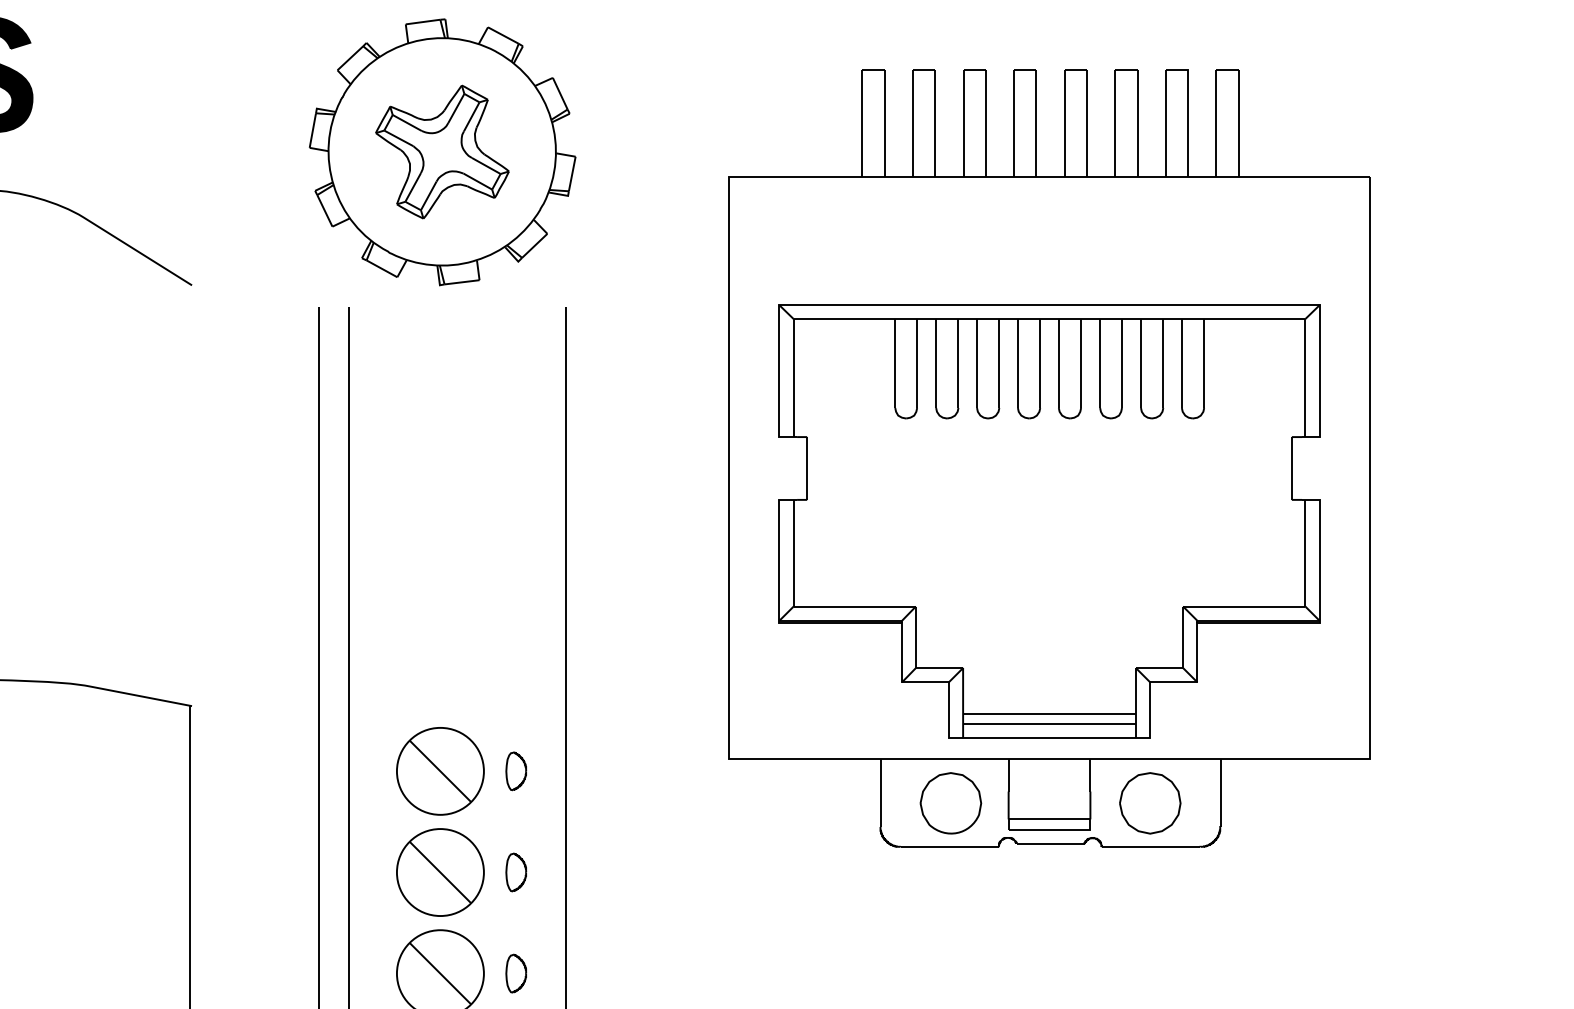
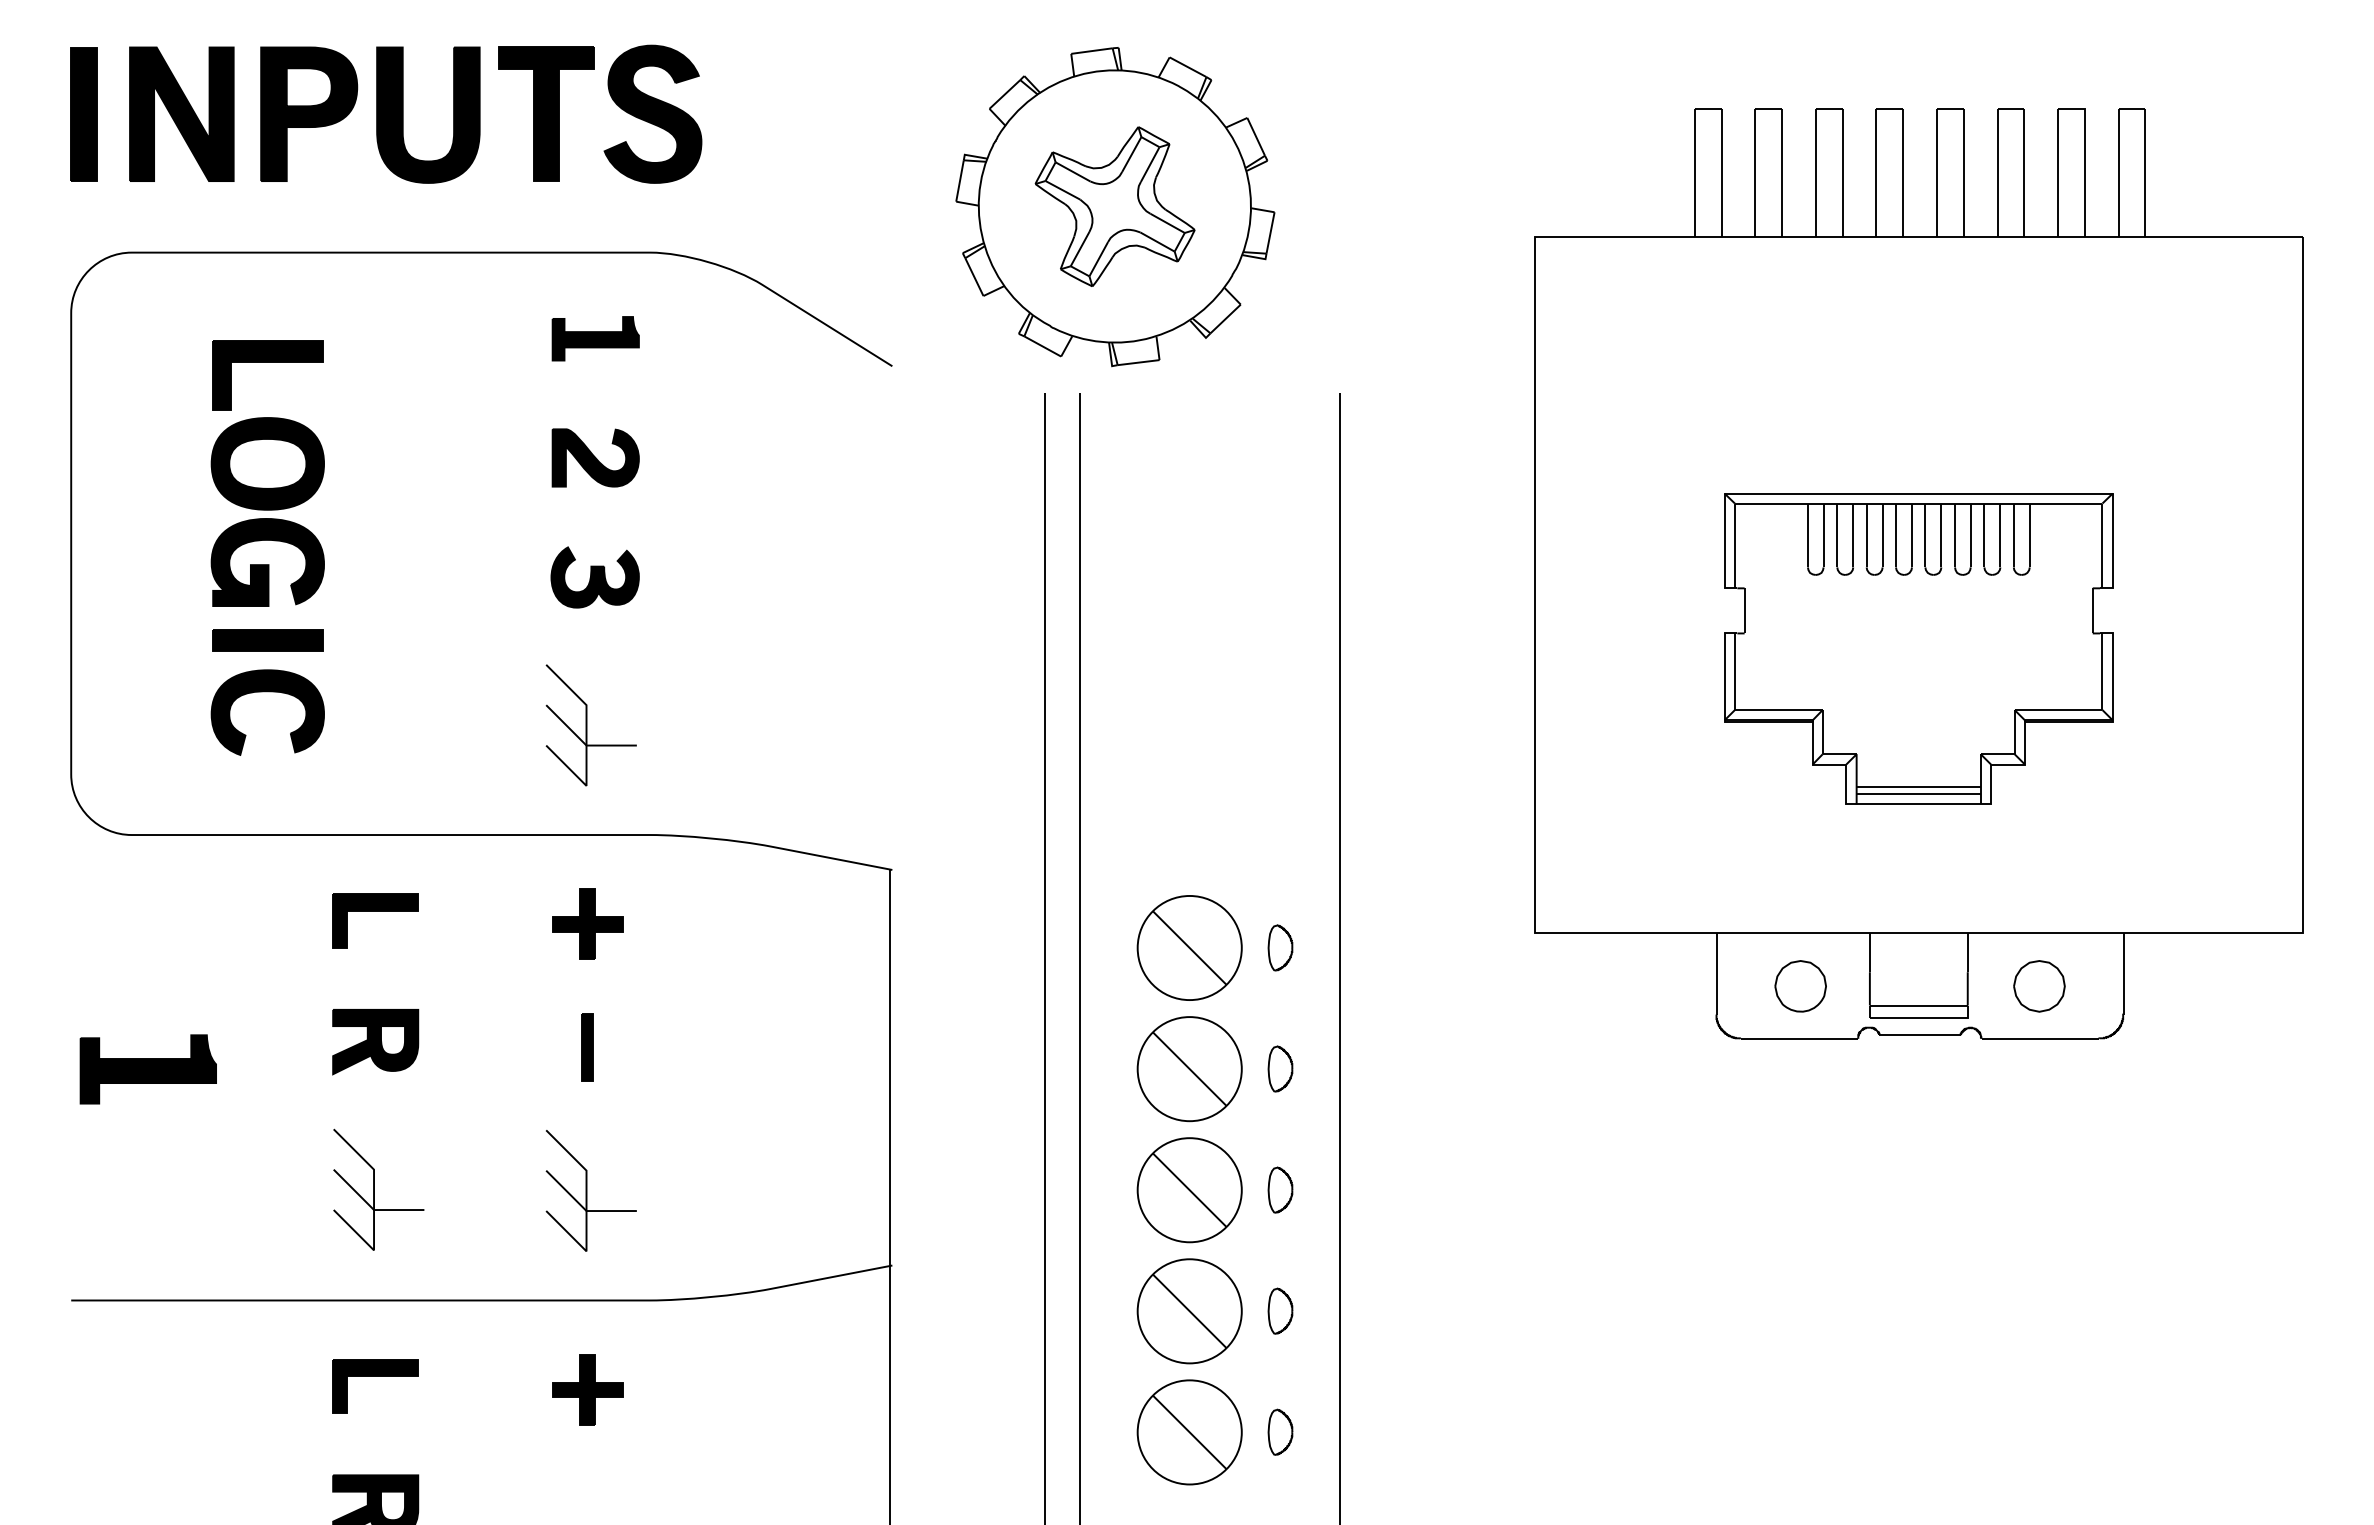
part: (442, 152) -> (1115, 207), moved
part: (1049, 521) -> (1918, 648), size x0.6
part: (950, 803) -> (1800, 986), size x0.7
part: (1150, 803) -> (2039, 986), size x0.7

